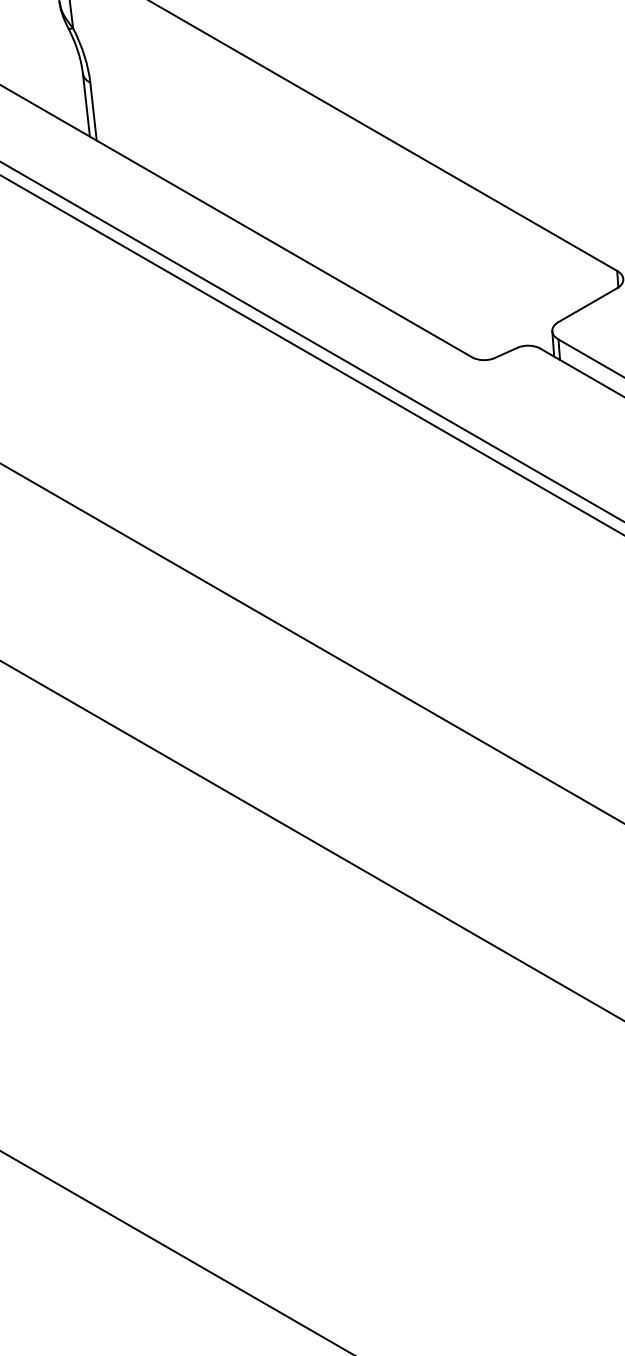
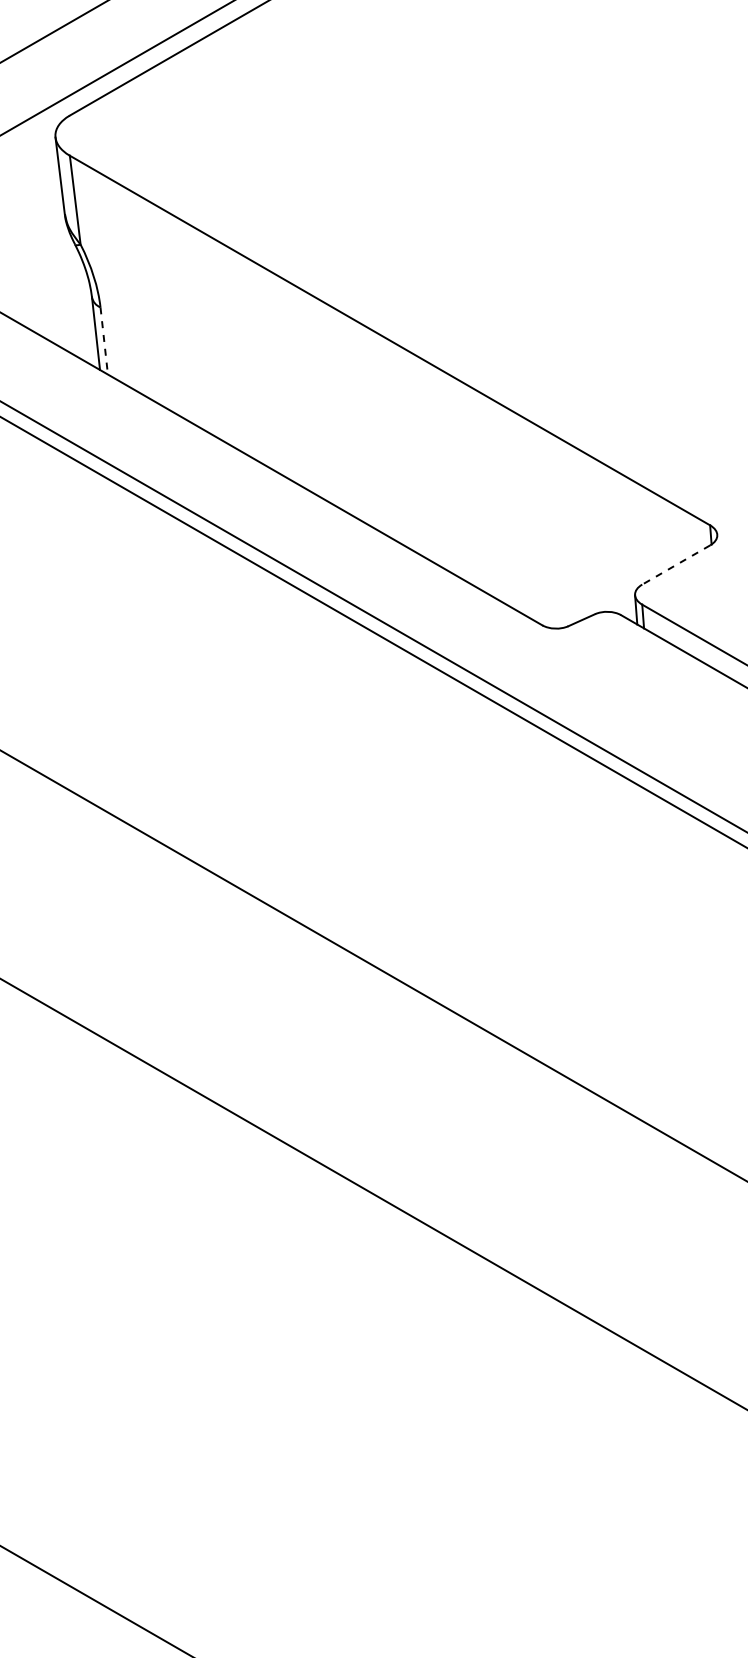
line: (93, 111) -> (104, 340), solid -> dashed
line: (587, 305) -> (675, 565), solid -> dashed

